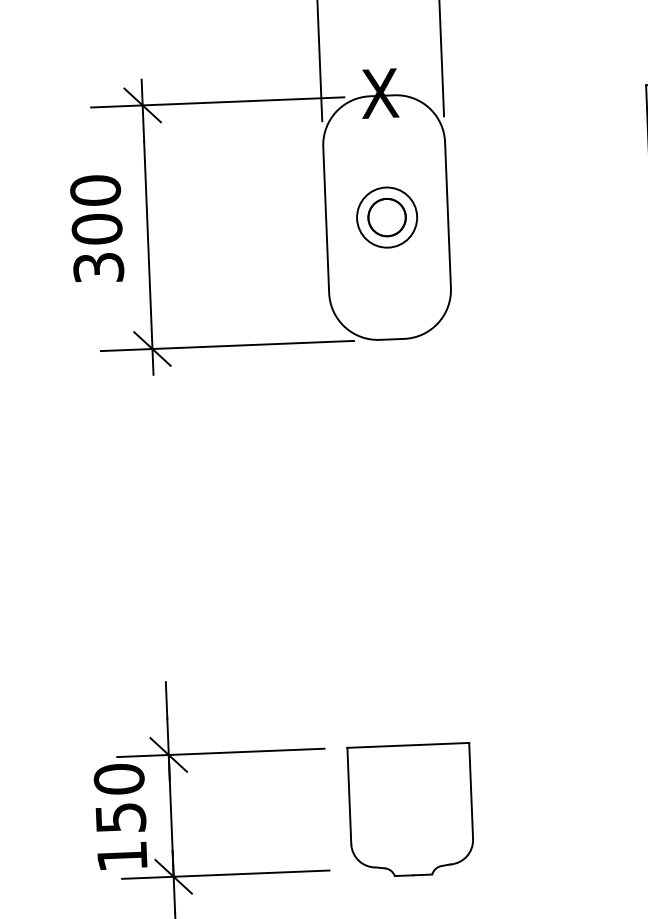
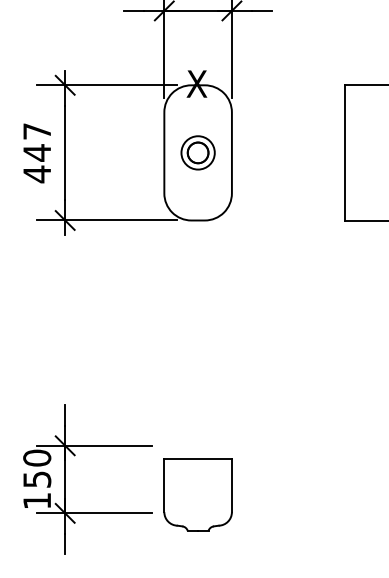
text: (97, 230) -> (37, 153), 300 -> 447
part: (409, 809) -> (197, 494), moved

